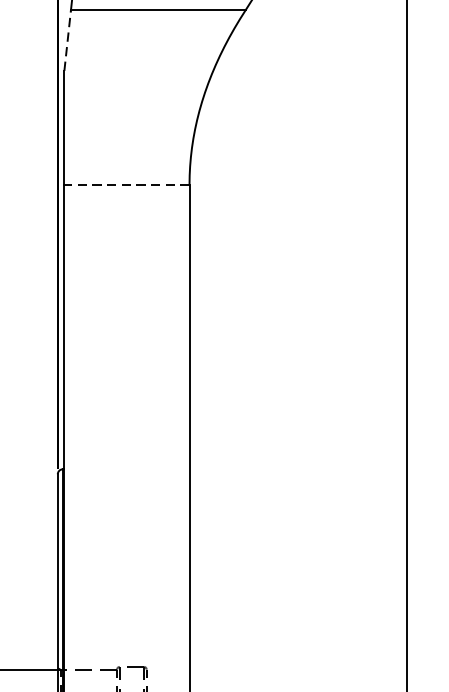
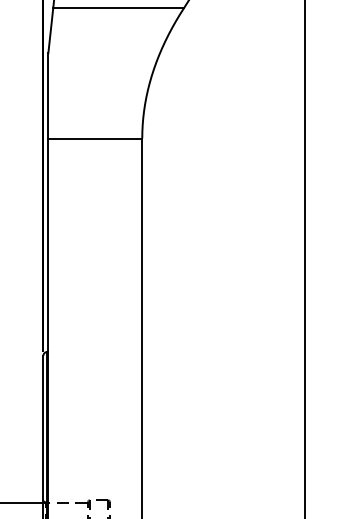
line: (67, 40) -> (50, 30), dashed -> solid
line: (127, 184) -> (95, 138), dashed -> solid

